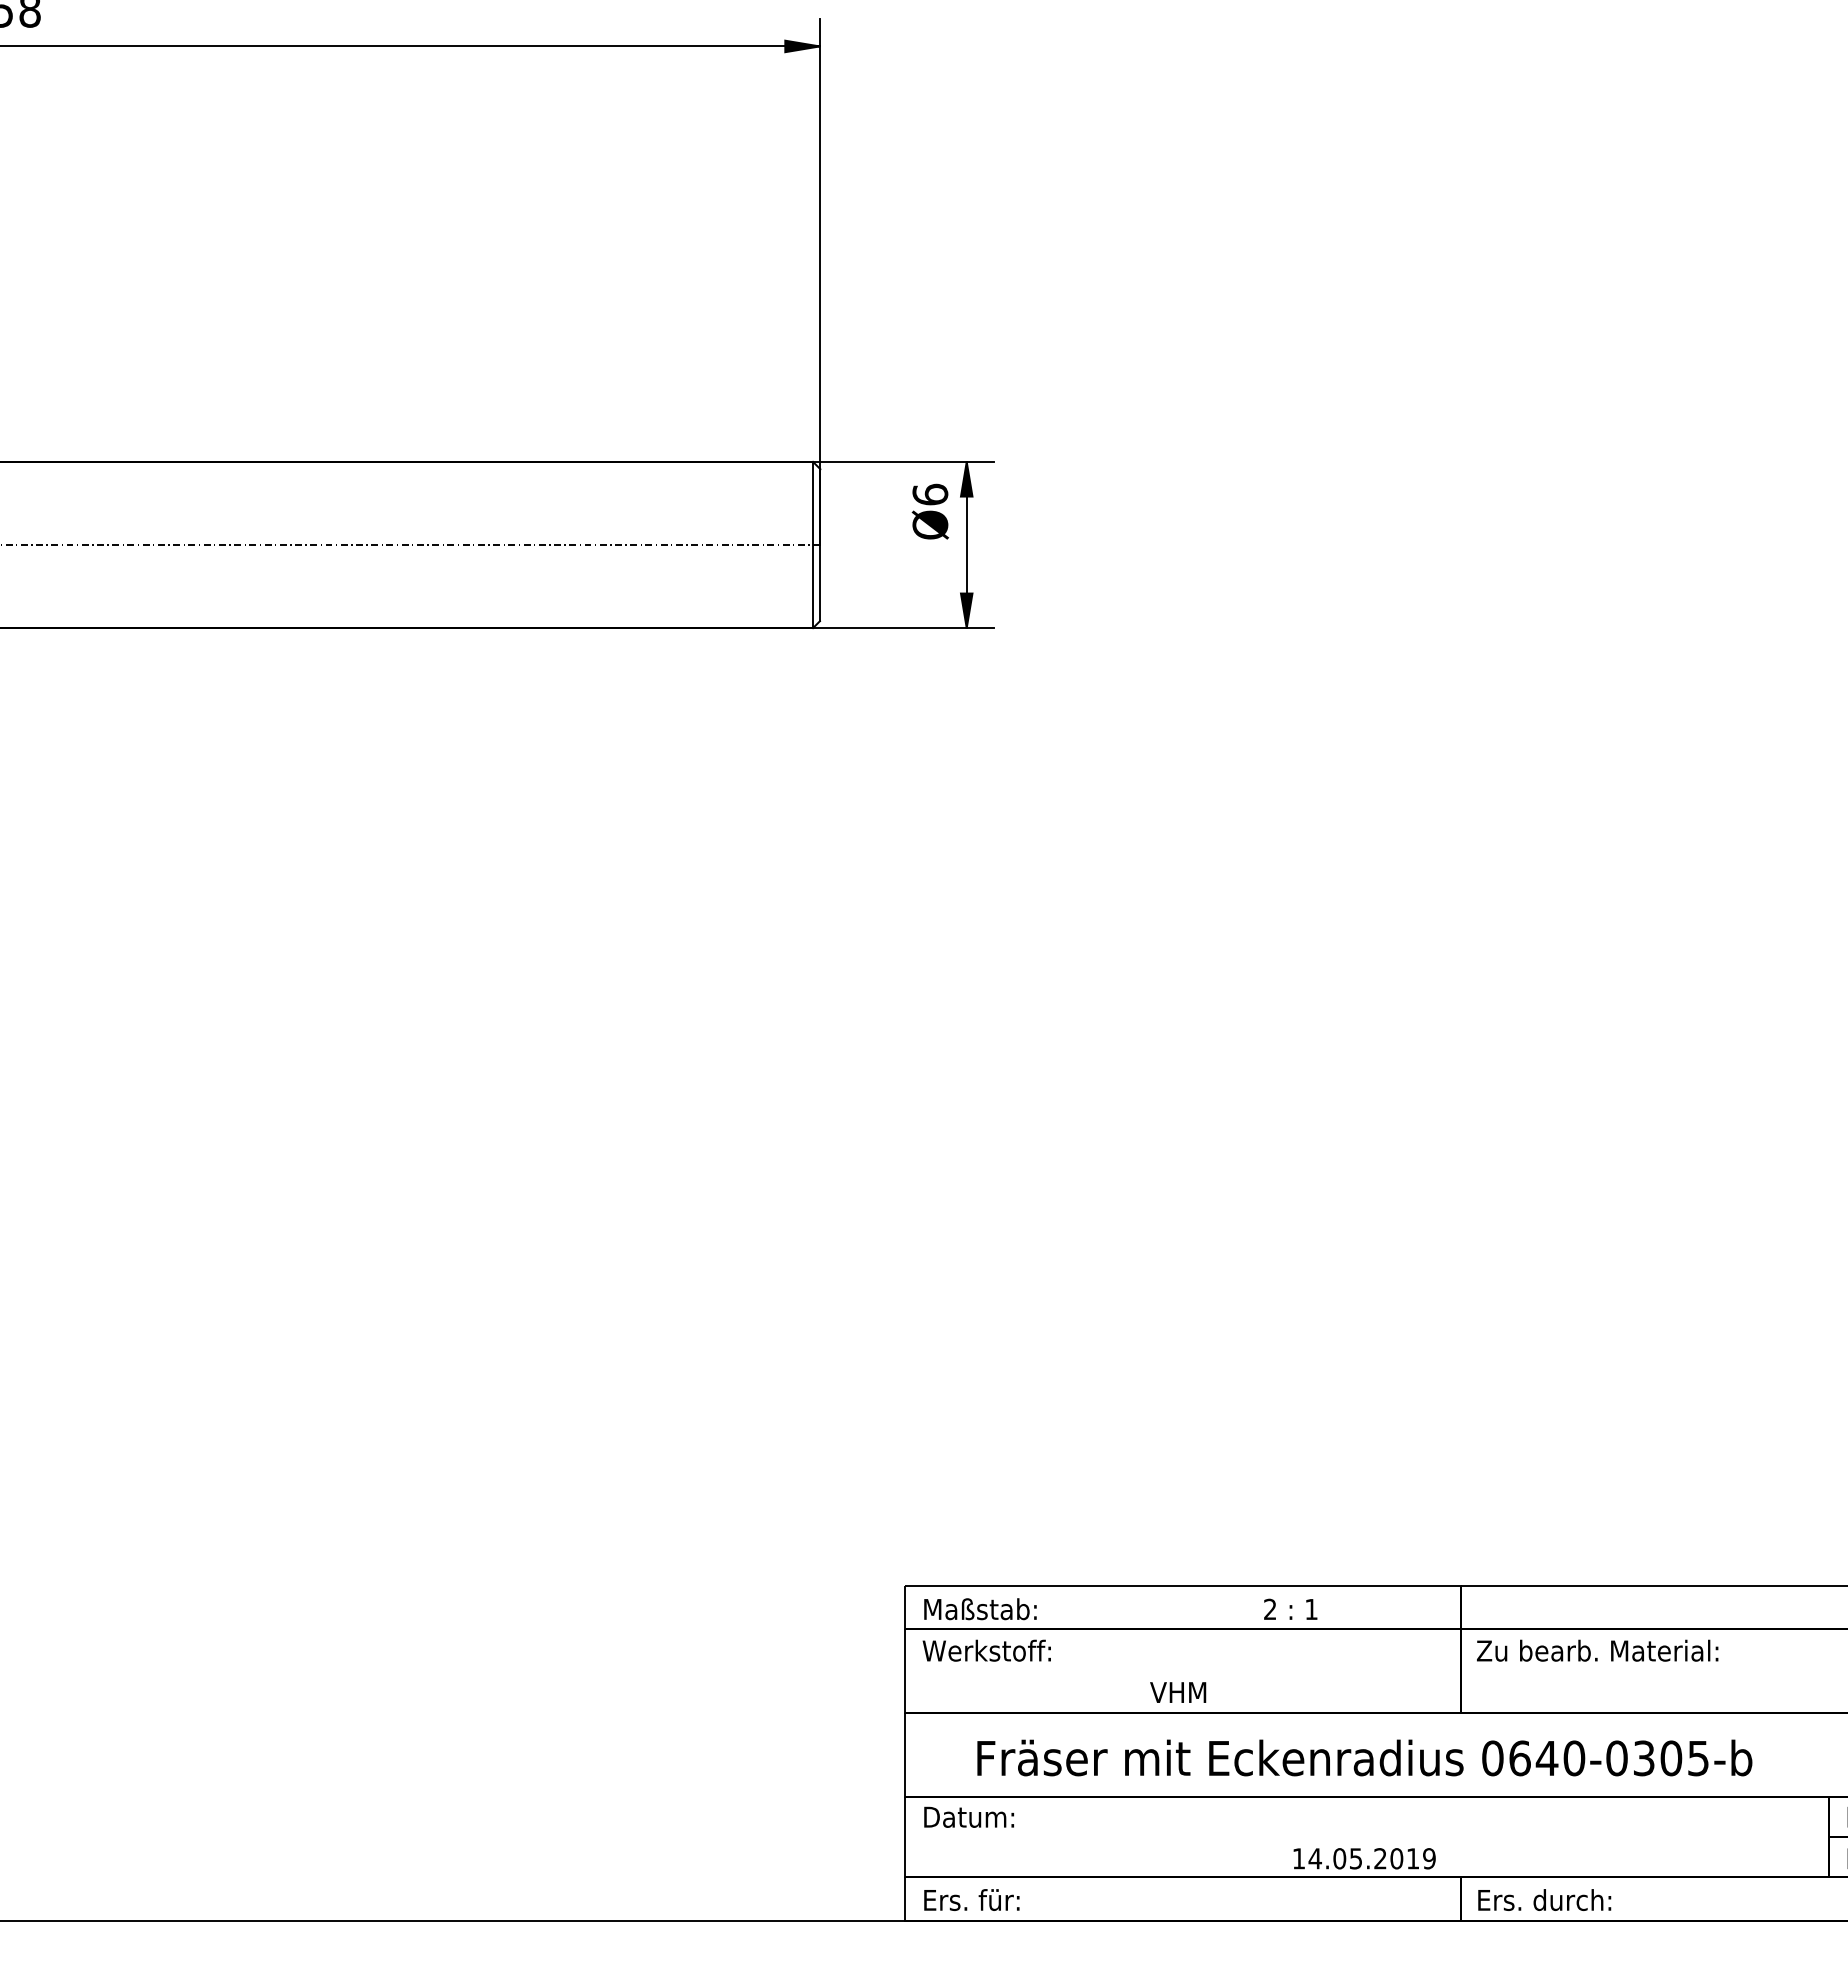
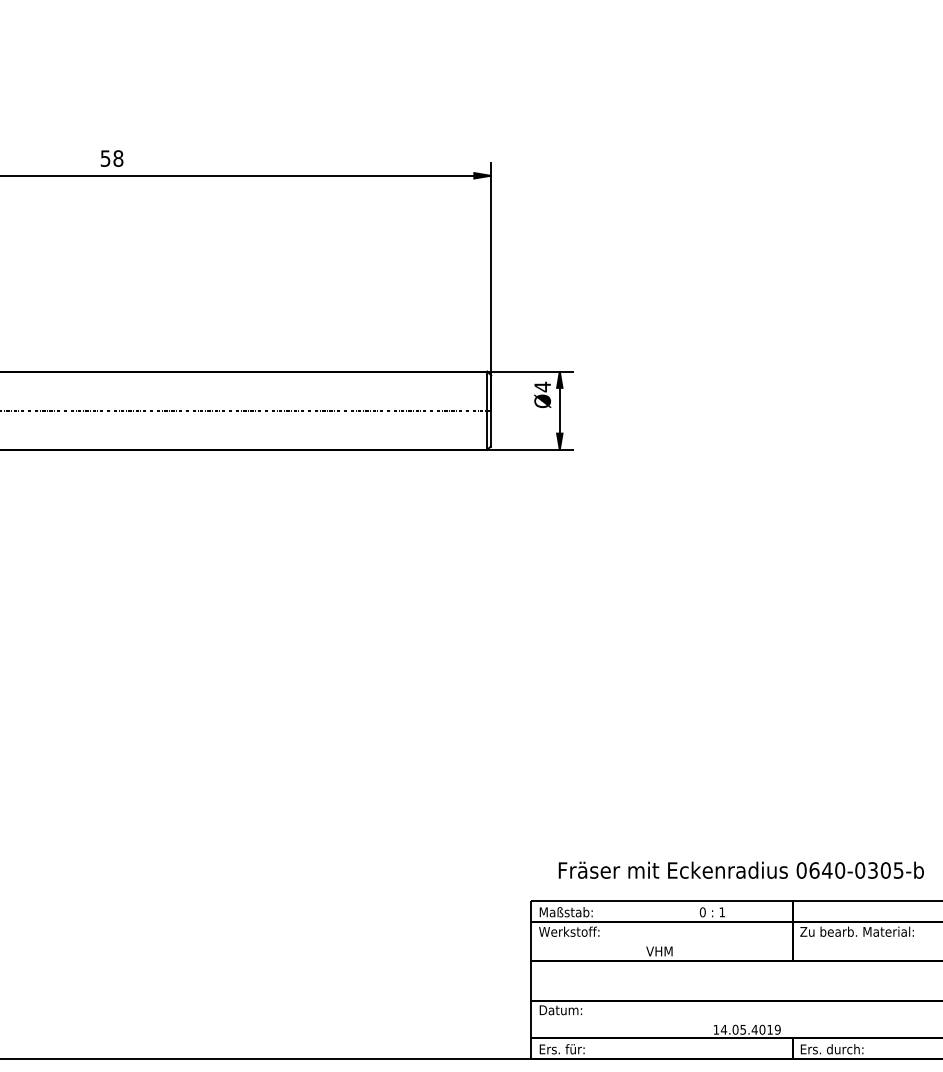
text: (930, 493) -> (542, 386), Ø6 -> Ø4
text: (1269, 1609) -> (702, 912), 2 -> 0
text: (1362, 1756) -> (740, 869), moved
text: (1379, 1858) -> (754, 1029), 14.05.2019 -> 14.05.4019

